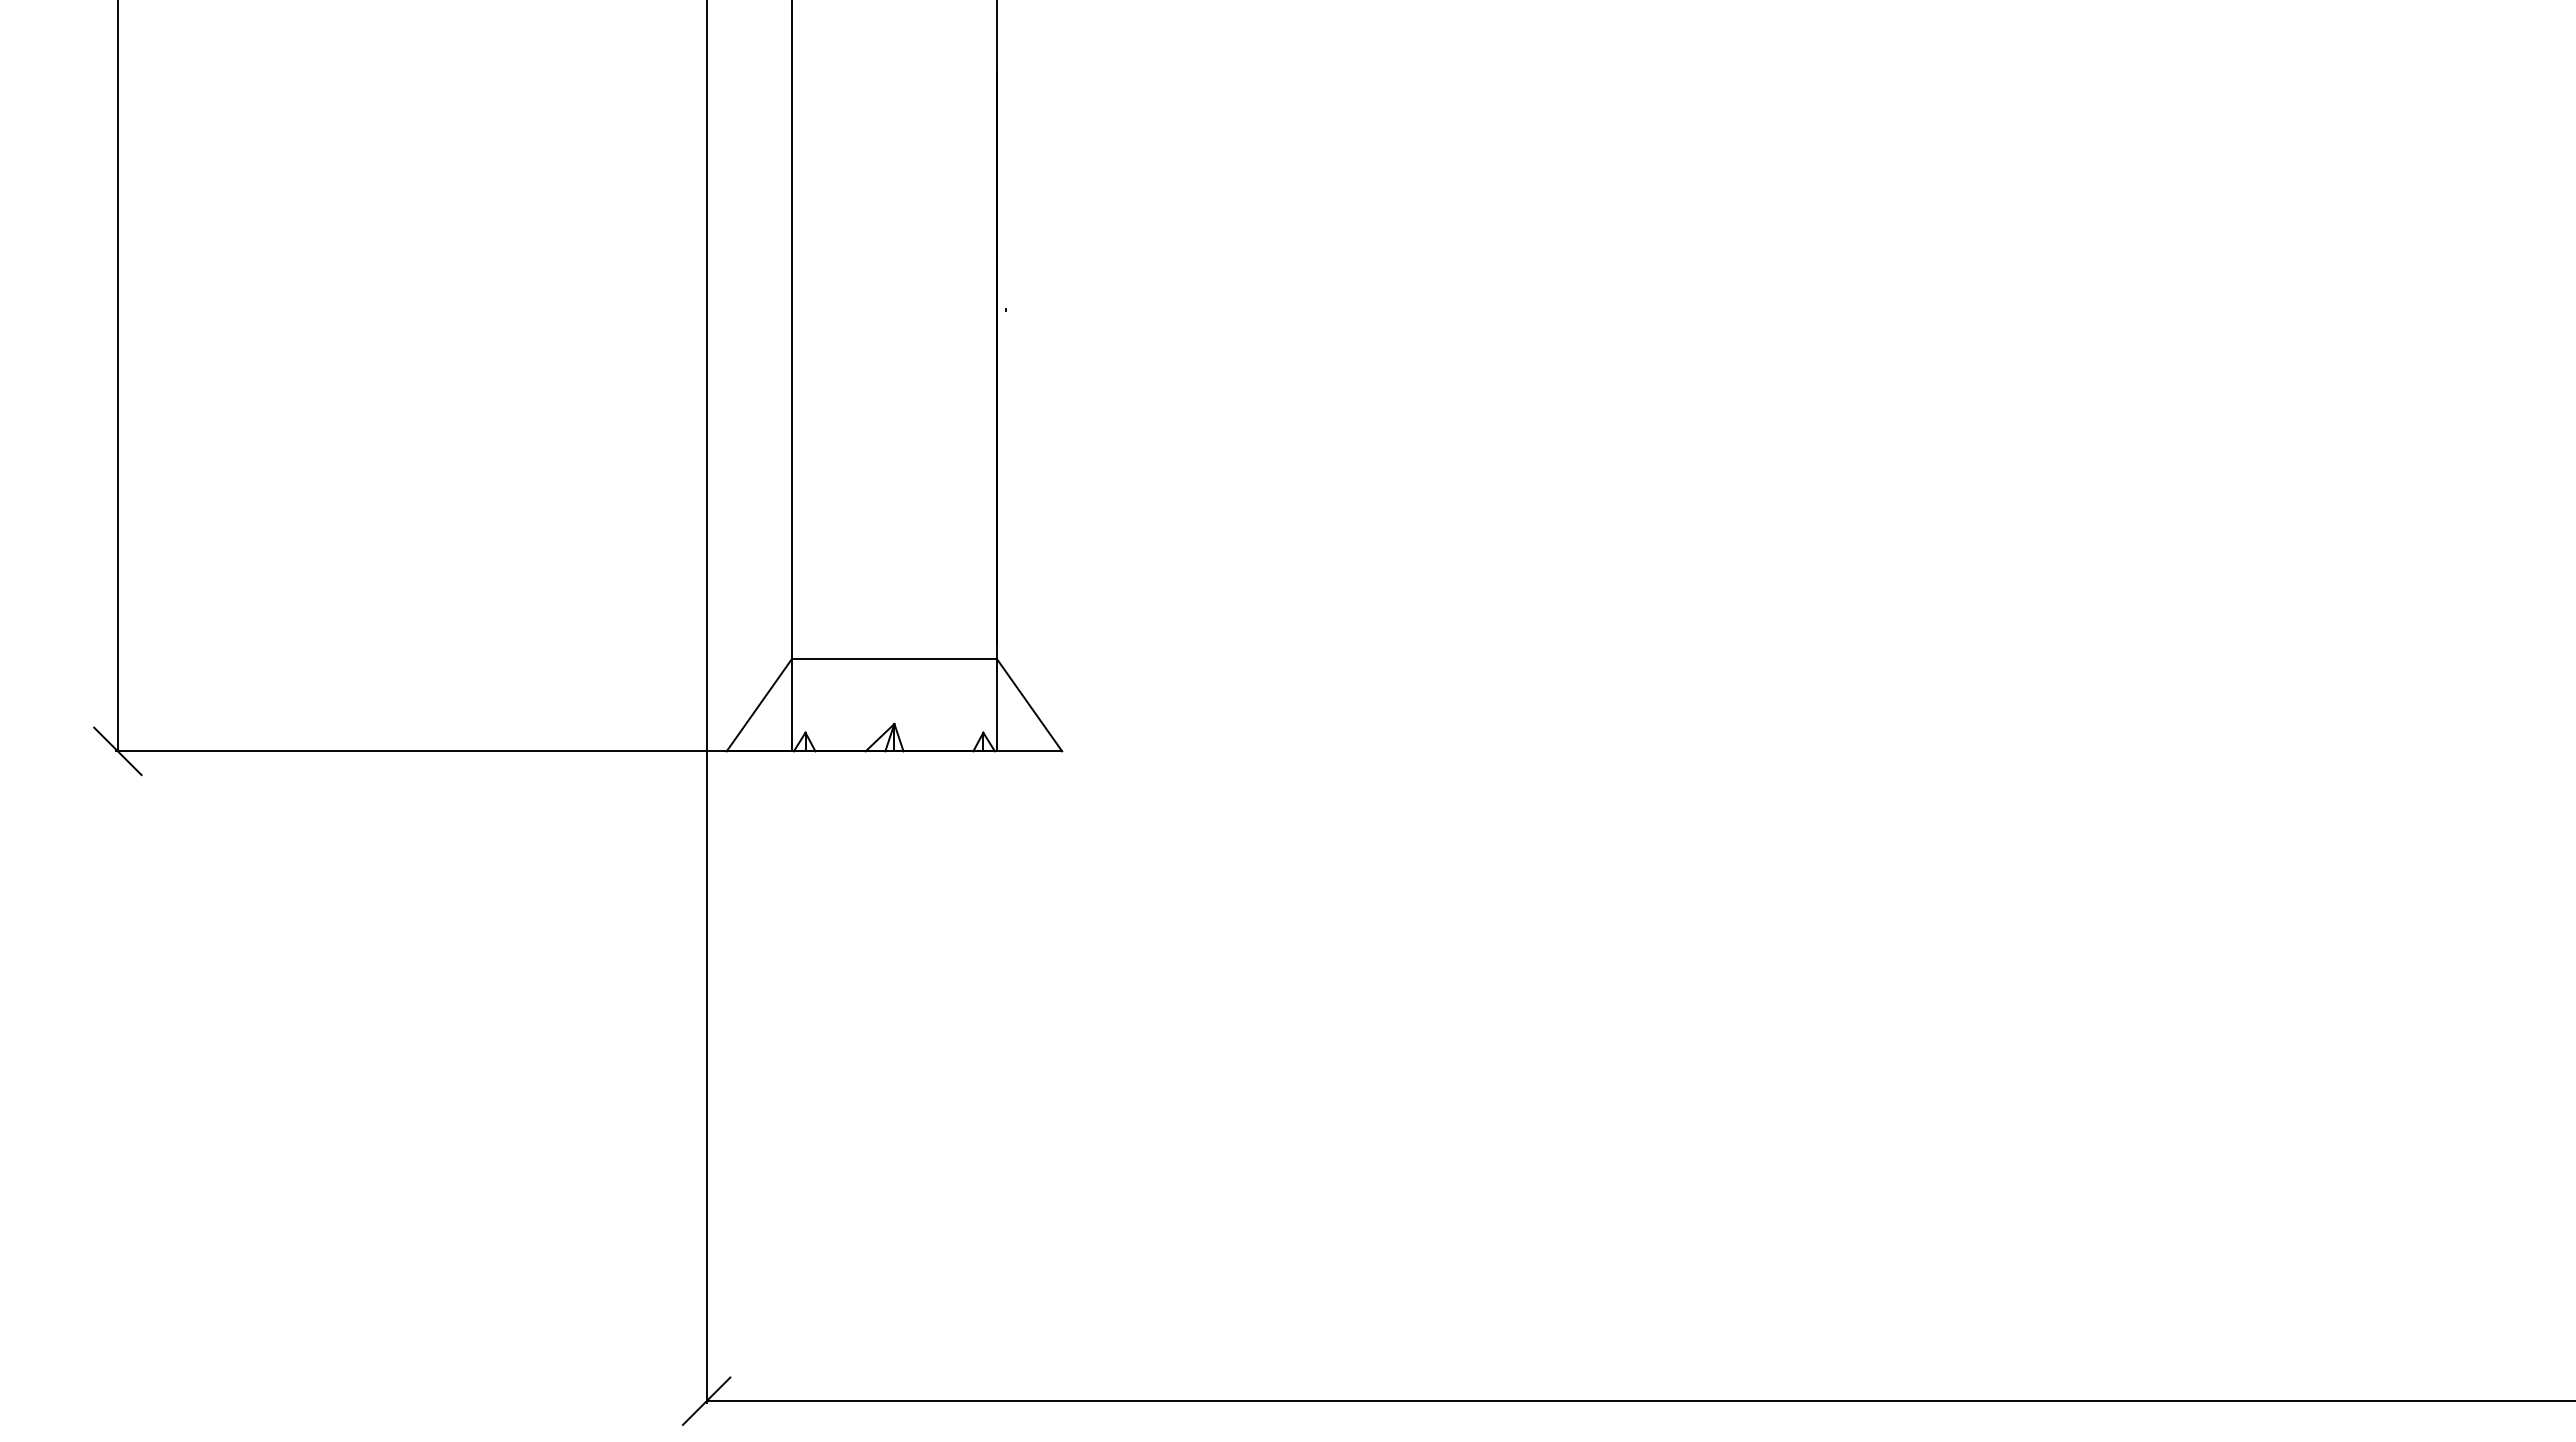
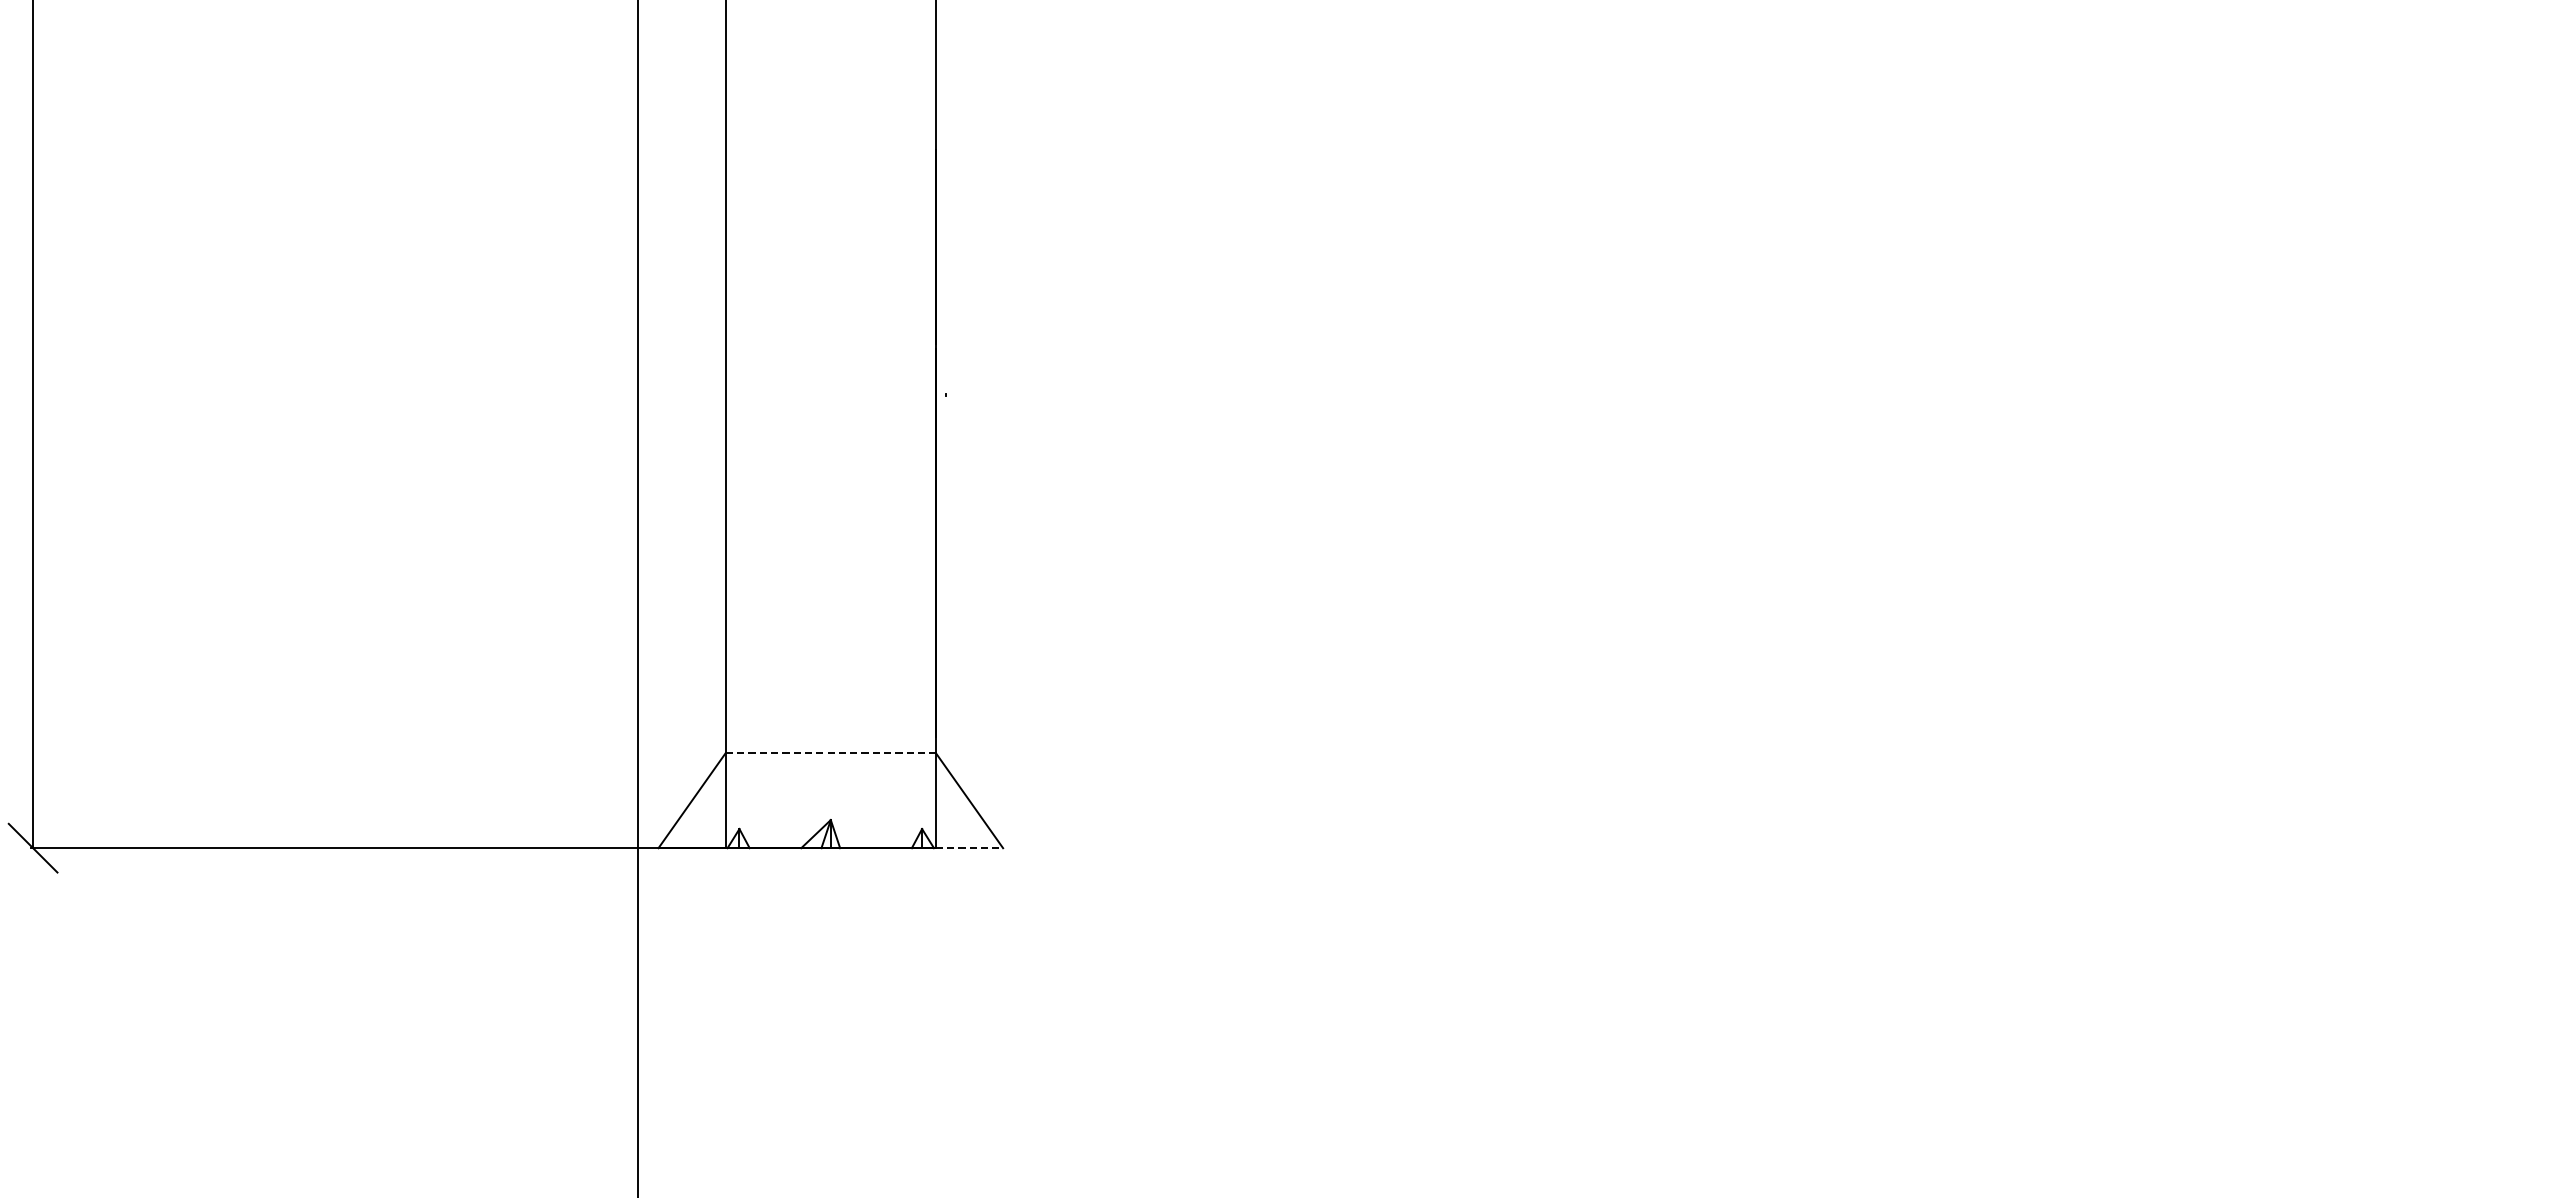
line: (894, 658) -> (830, 752), solid -> dashed
line: (1029, 751) -> (969, 848), solid -> dashed

